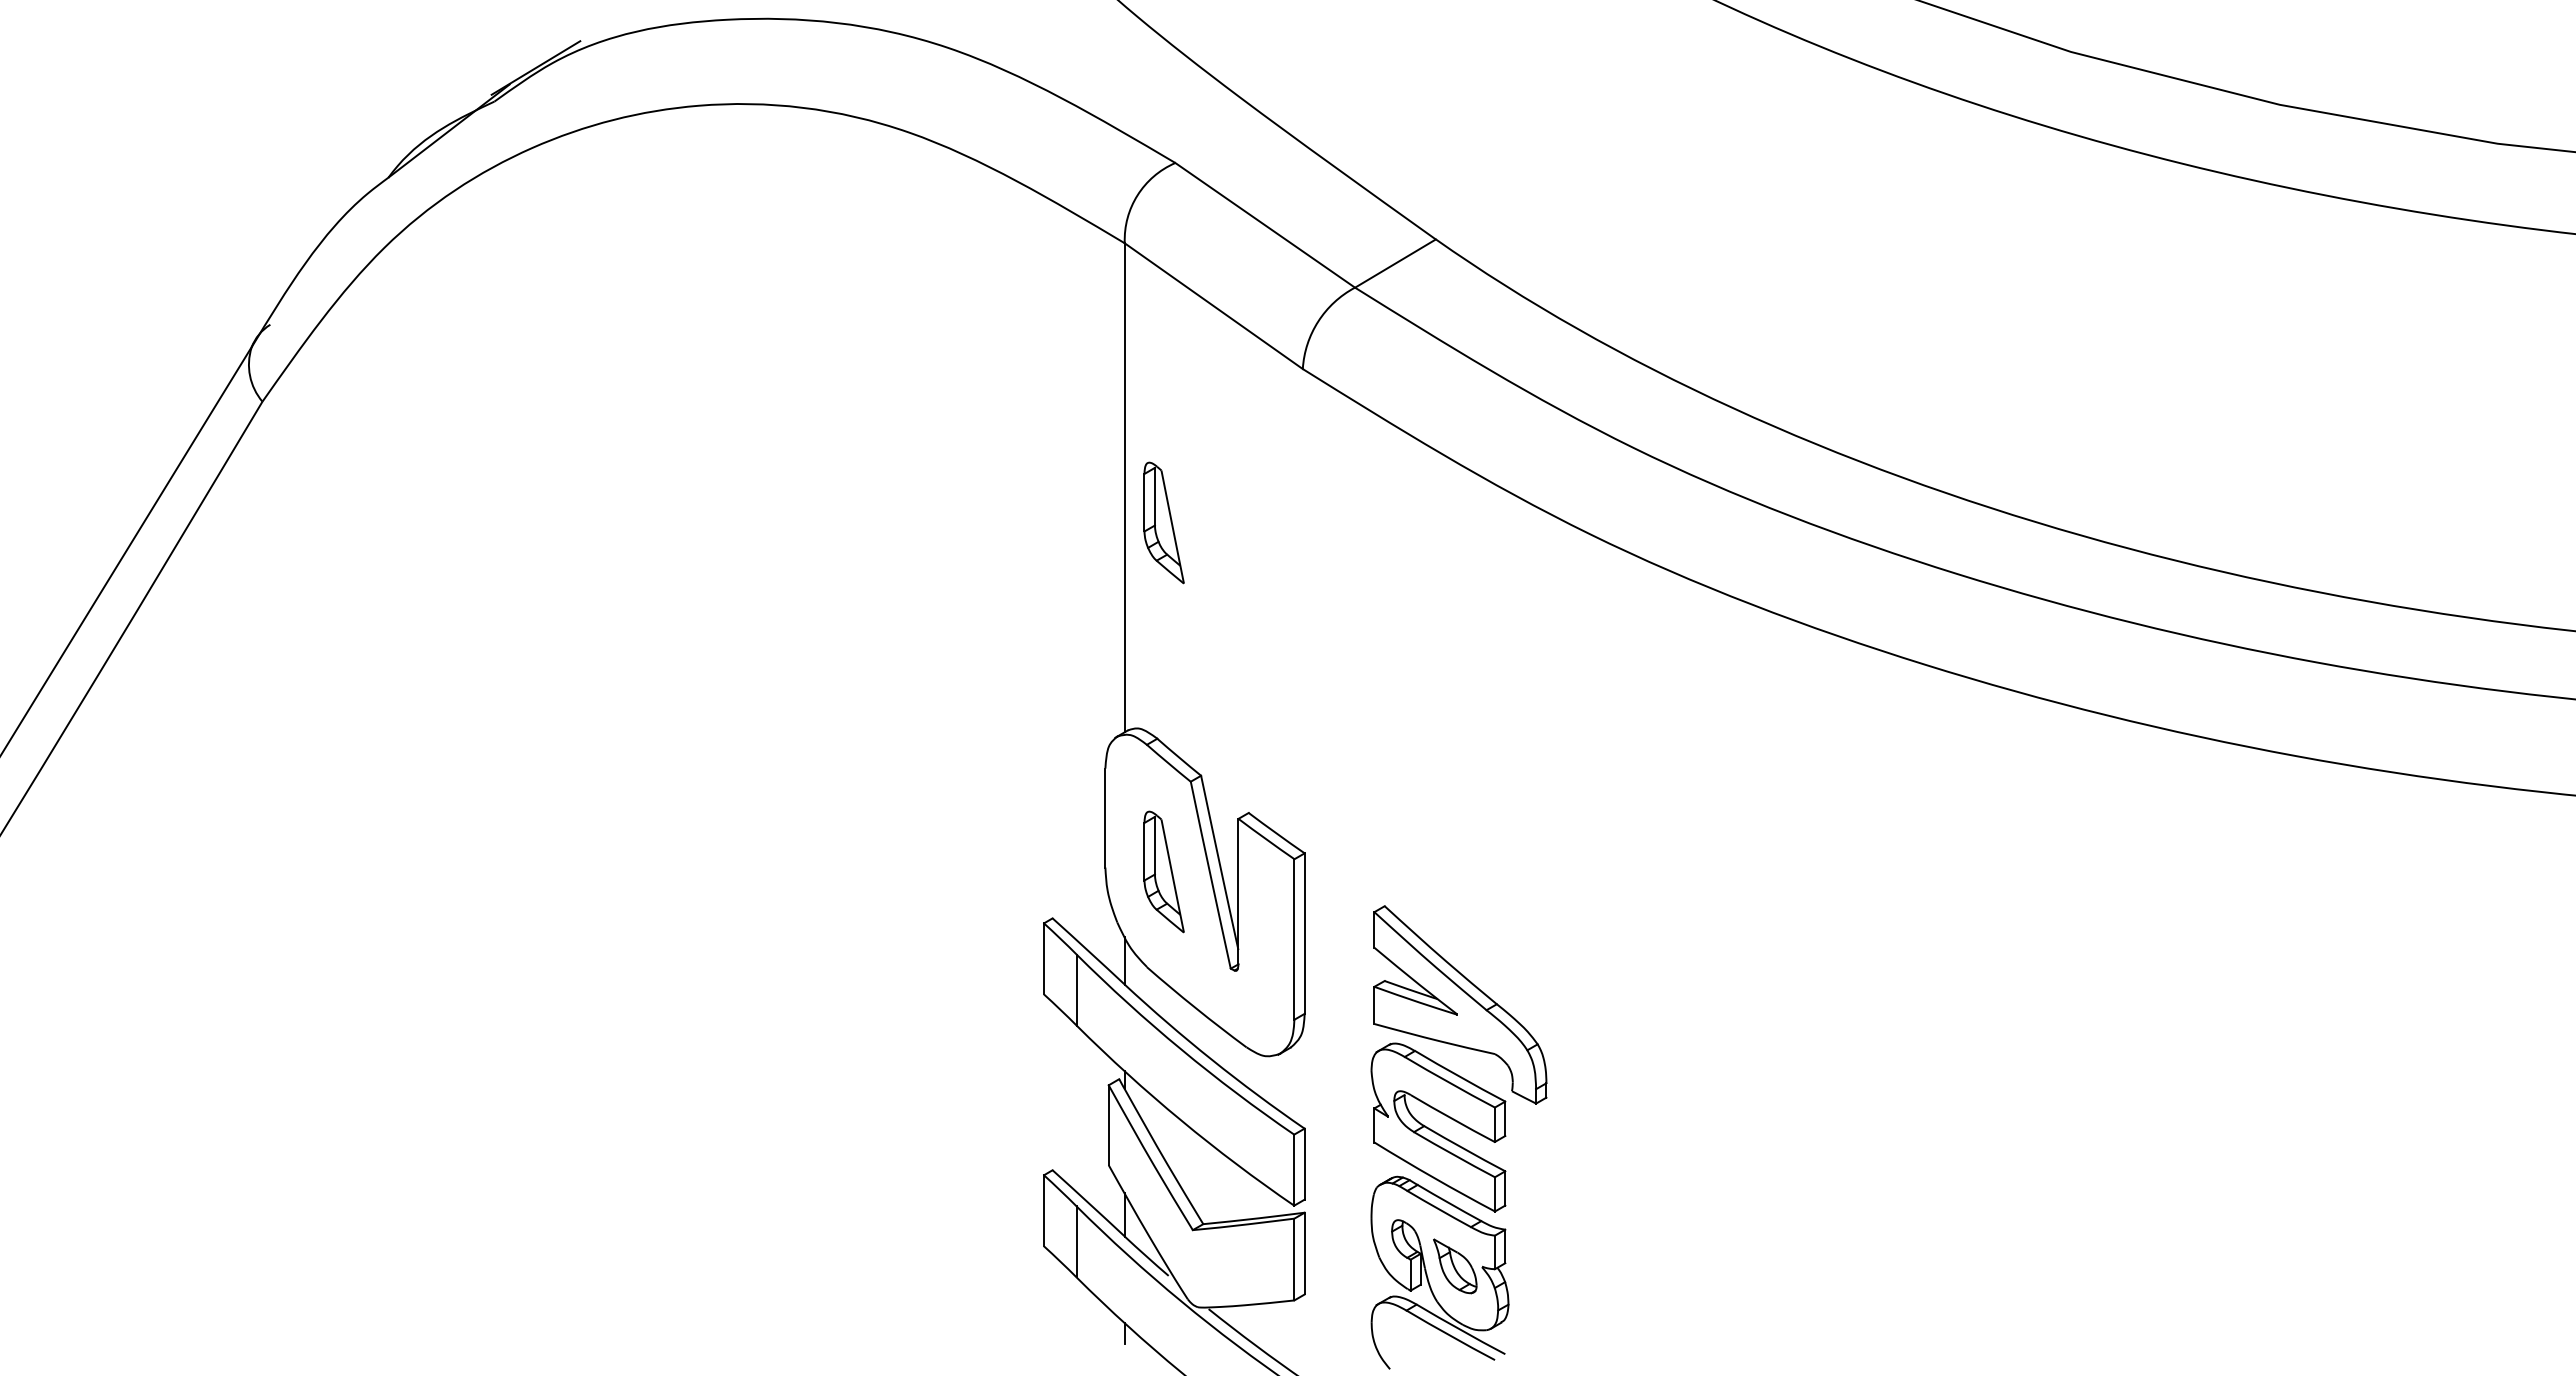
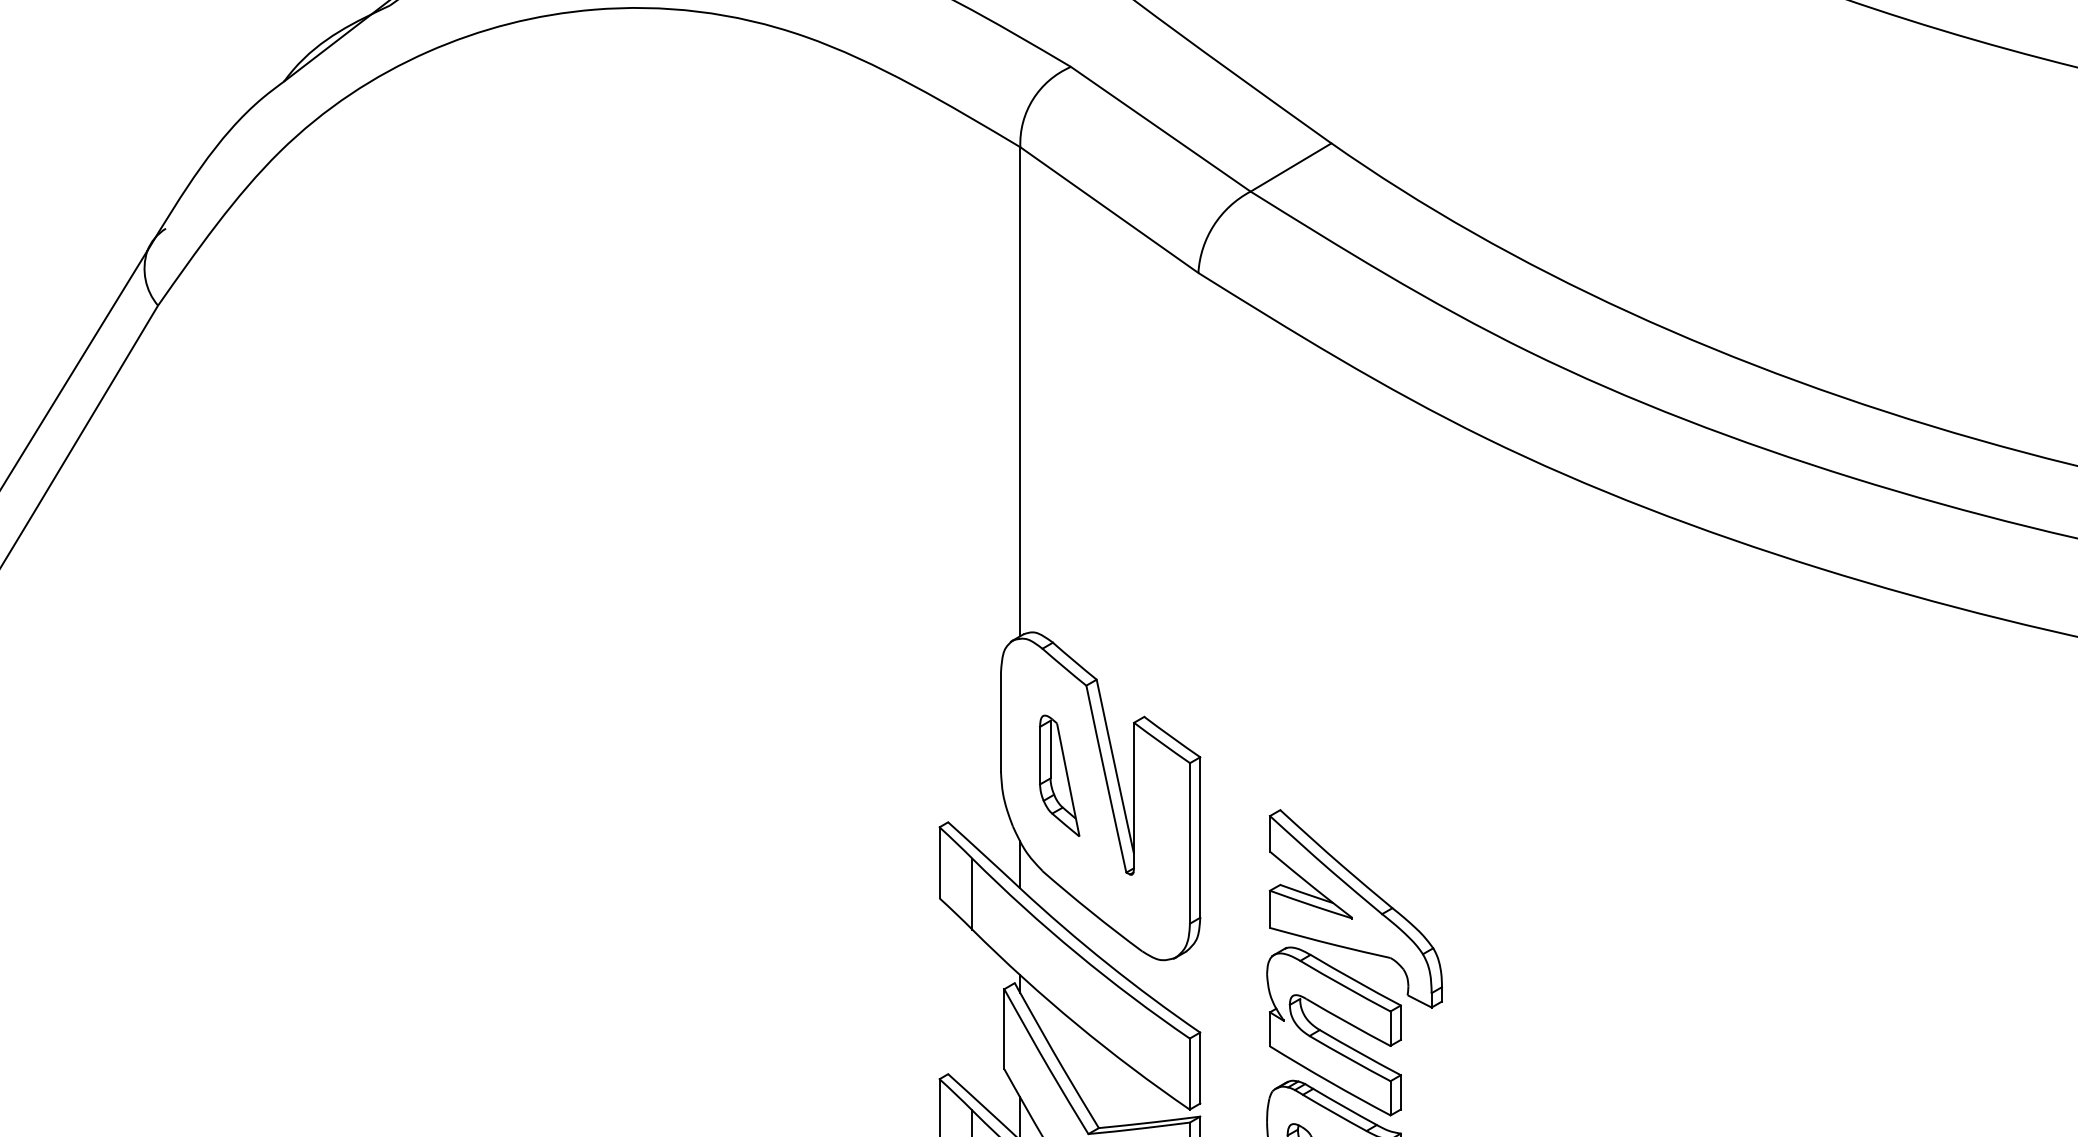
part: (1163, 522) -> (1059, 426), removed

